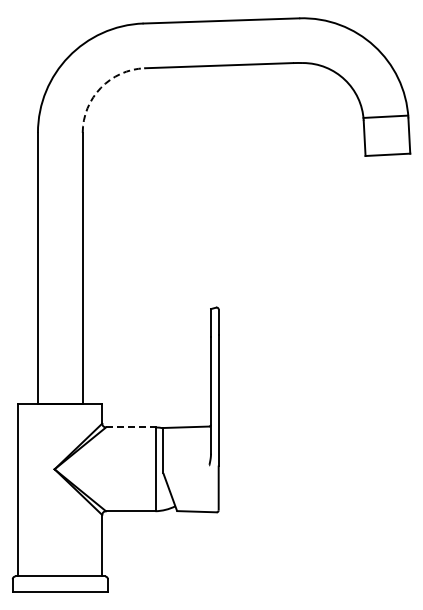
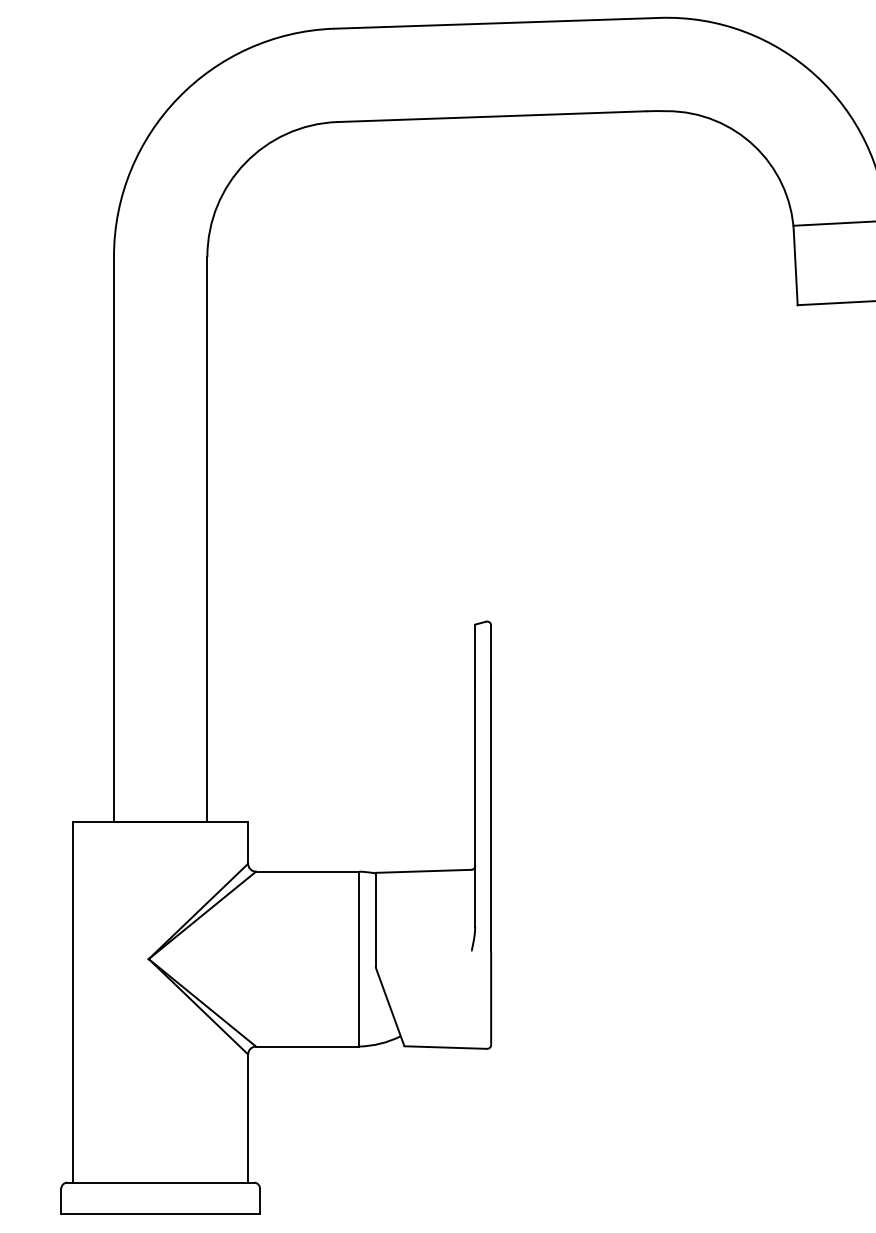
arc: (100, 87) -> (244, 162), dashed -> solid
line: (130, 427) -> (307, 871), dashed -> solid

